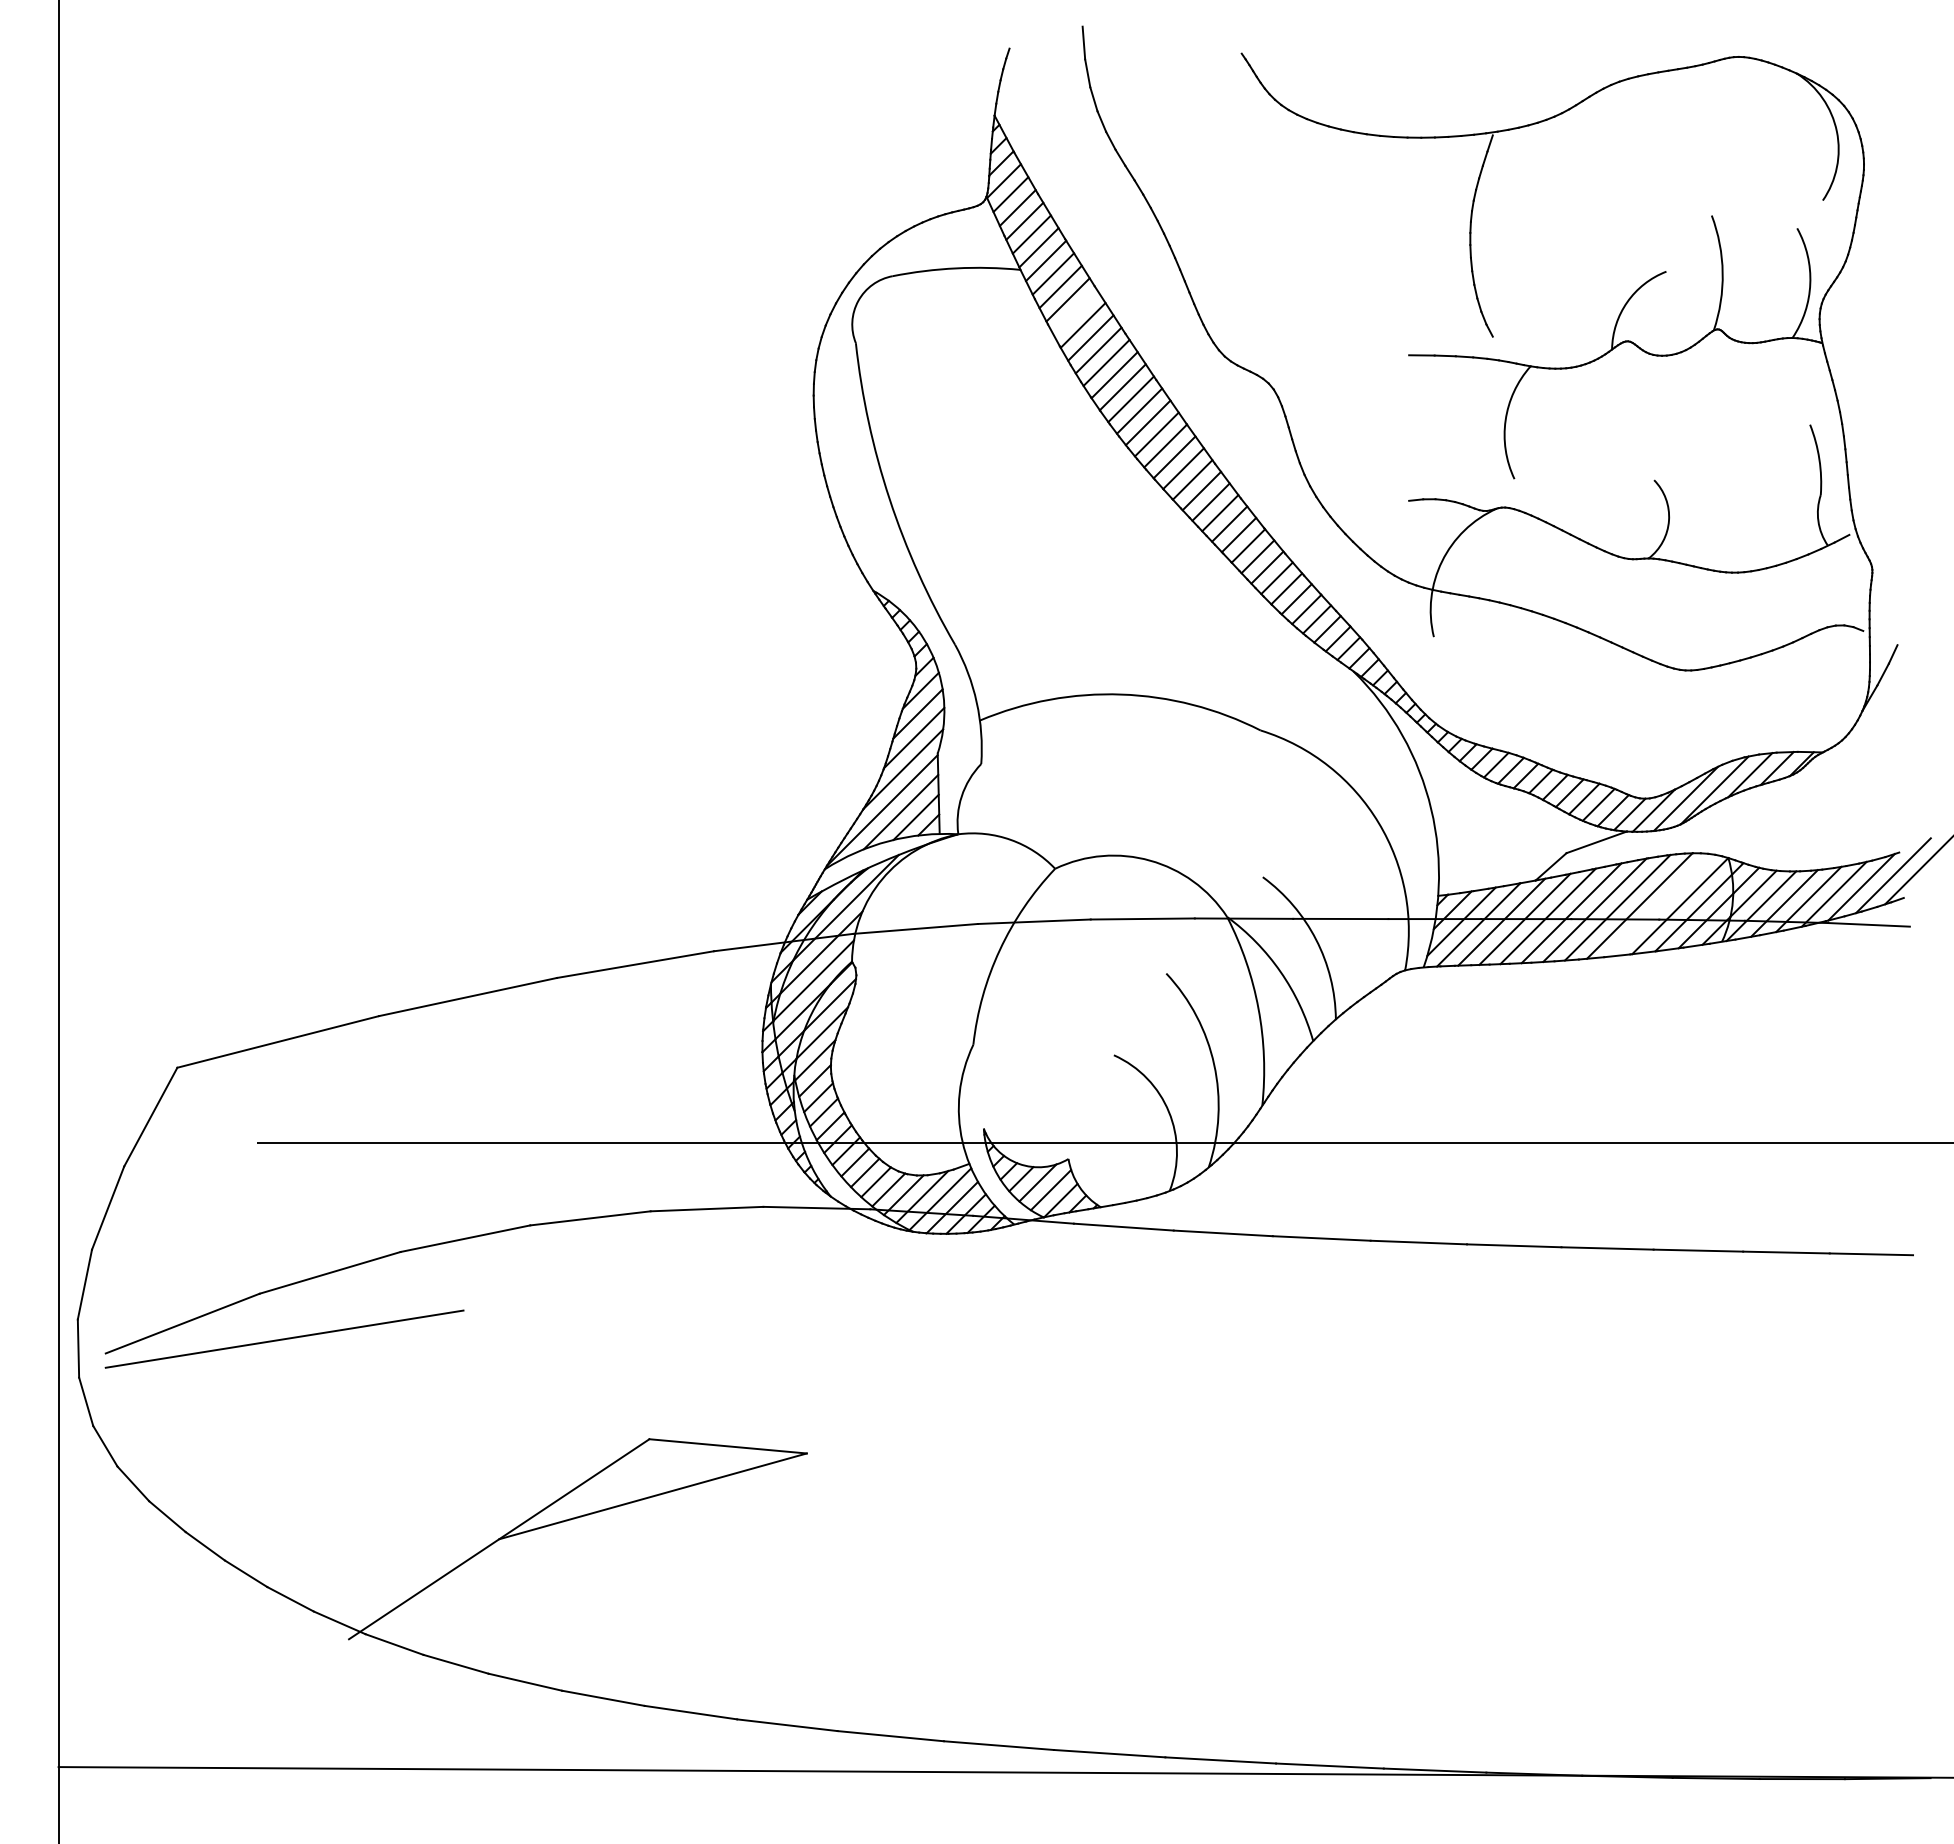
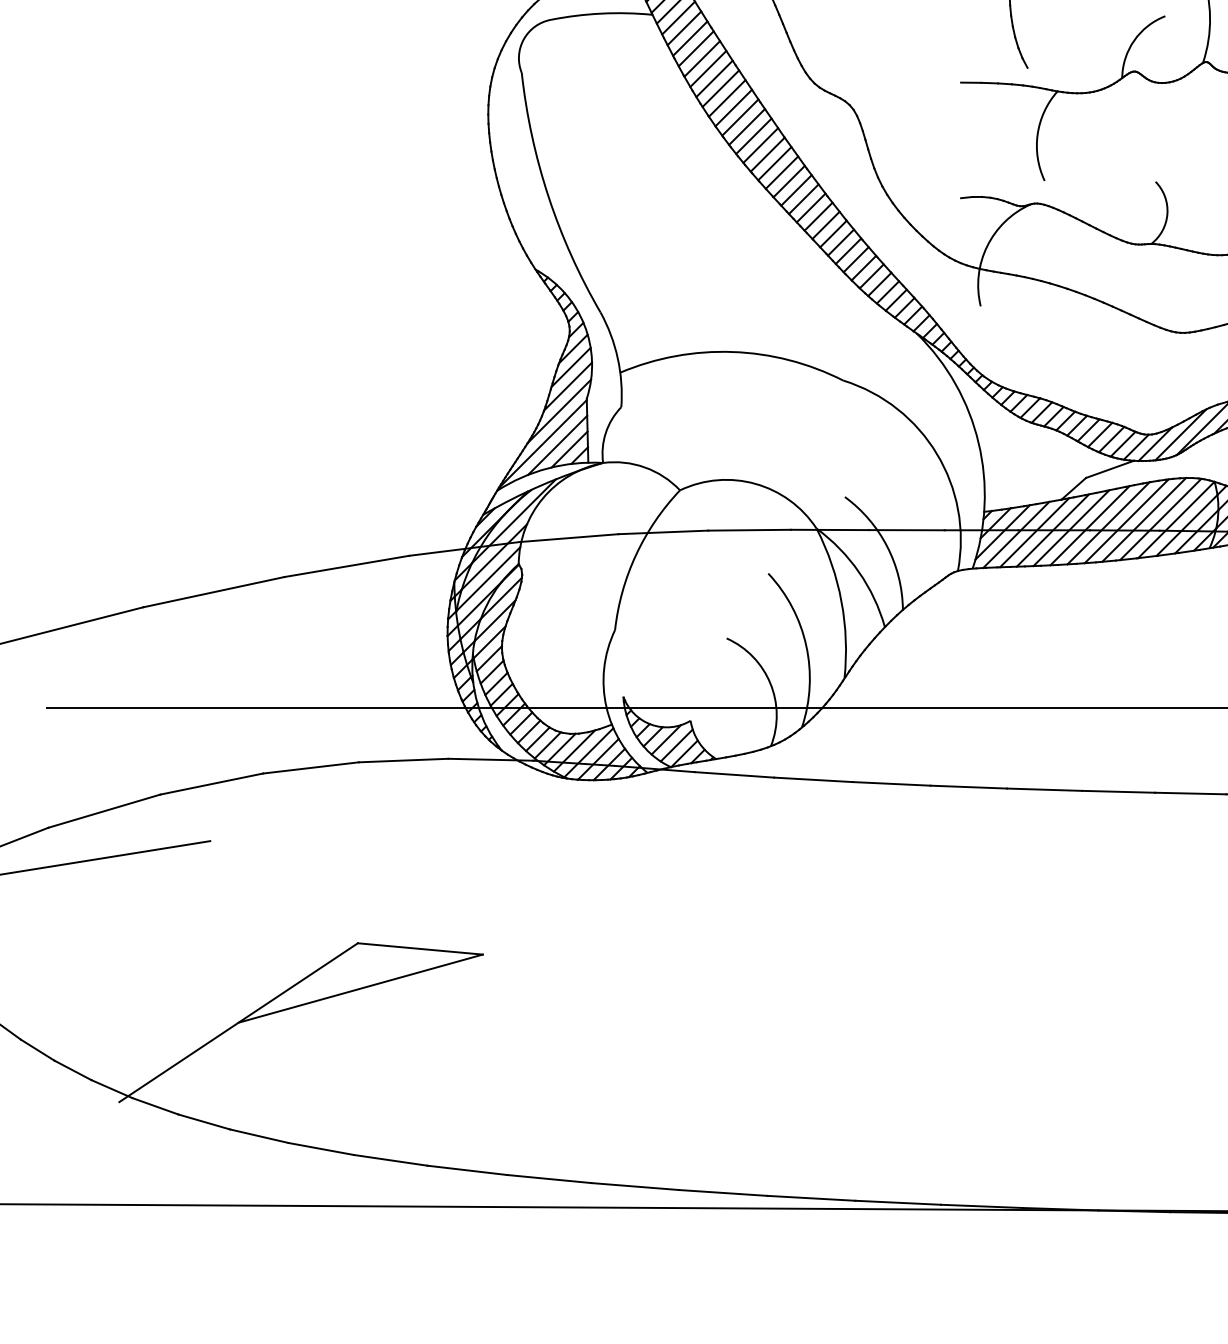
line: (1075, 312) -> (696, 48), added
line: (1660, 905) -> (1160, 519), added

